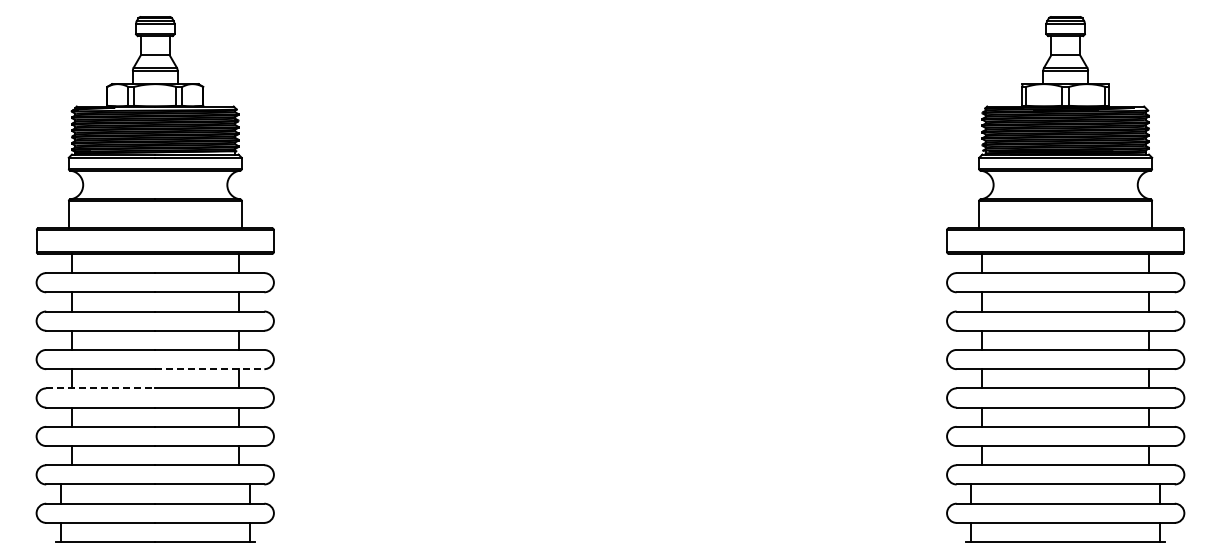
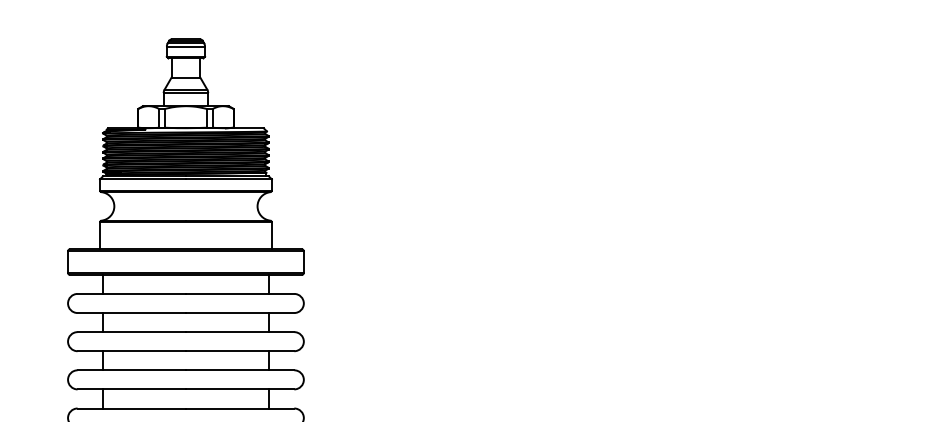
line: (209, 369) -> (239, 389), dashed -> solid
line: (100, 388) -> (131, 408), dashed -> solid

